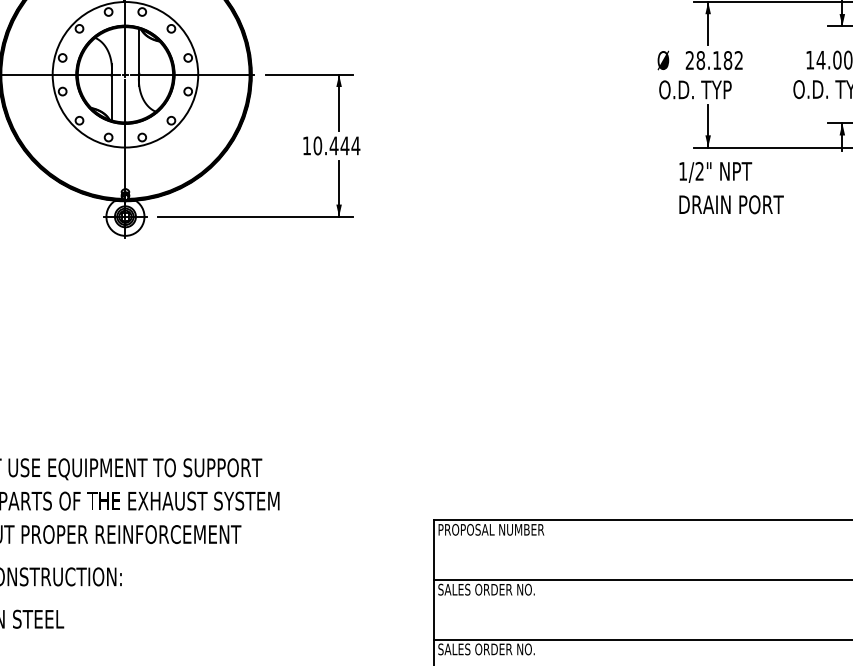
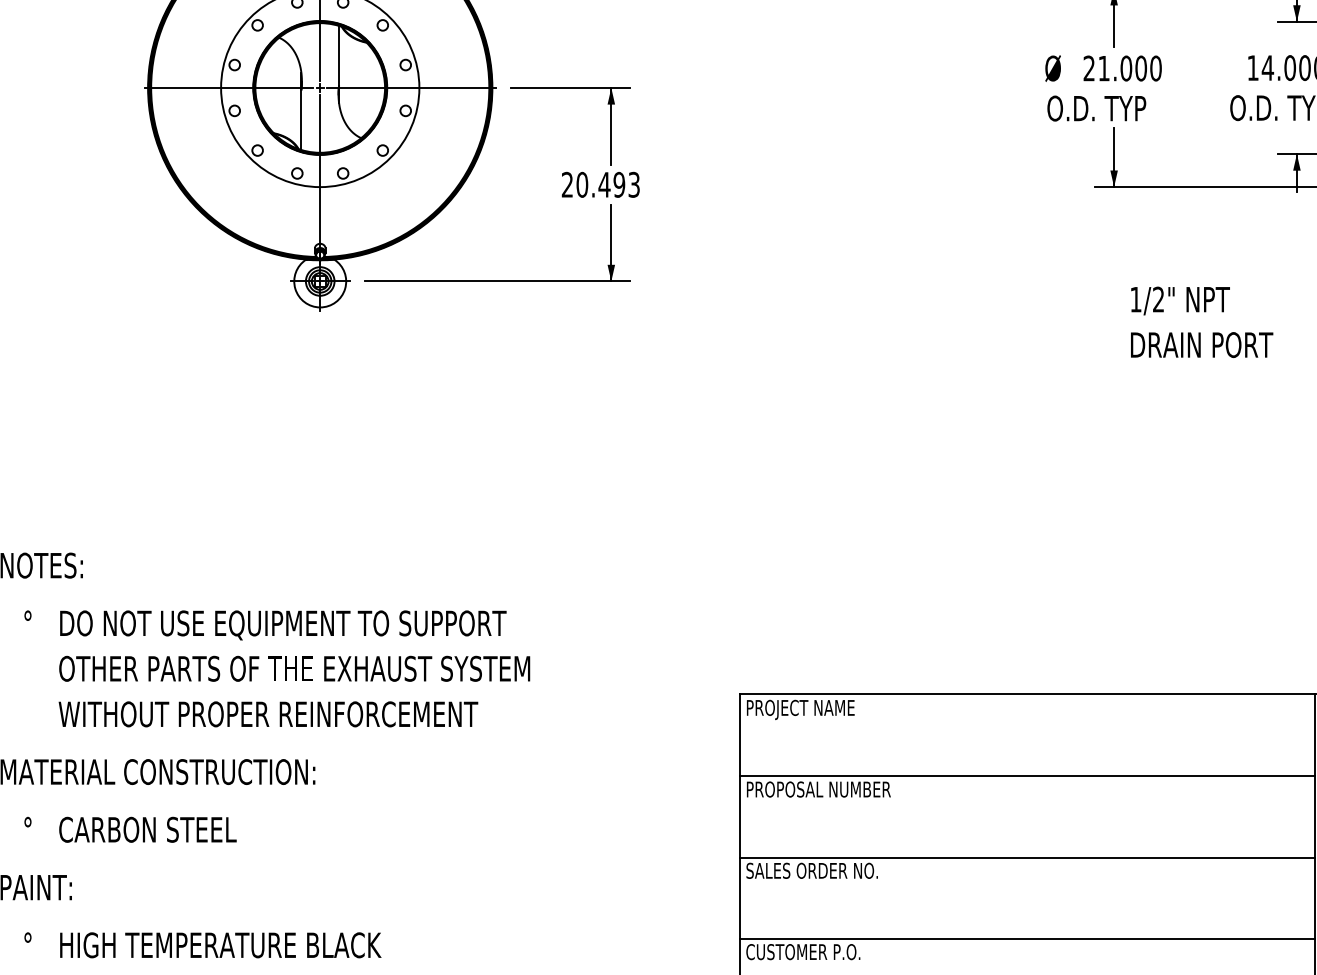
text: (719, 60) -> (1129, 68), 28.182 -> 21.000
text: (331, 145) -> (600, 184), 10.444 -> 20.493
text: (731, 187) -> (1202, 321), moved
text: (501, 530) -> (832, 709), PROPOSAL NUMBER -> PROJECT NAME
text: (491, 589) -> (818, 789), SALES ORDER NO. -> PROPOSAL NUMBER

